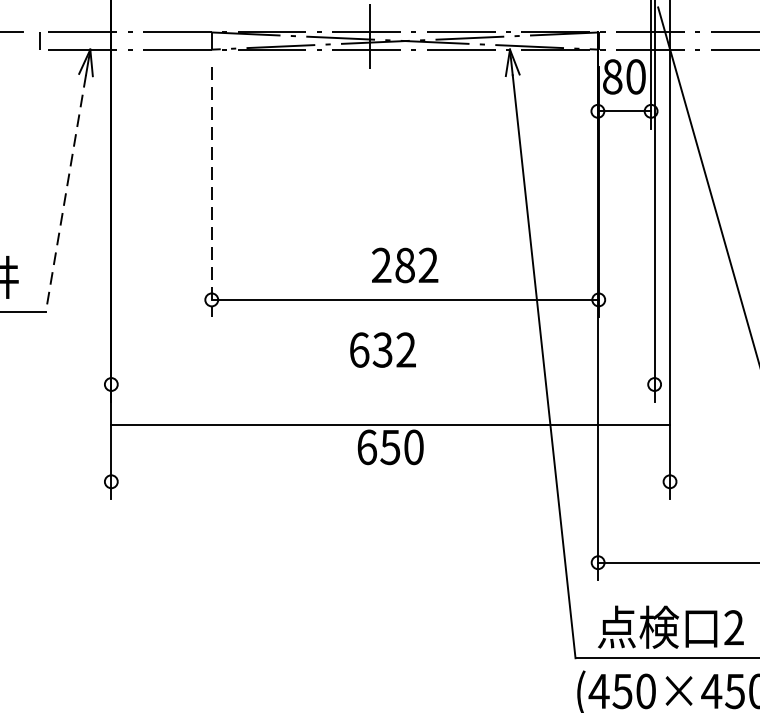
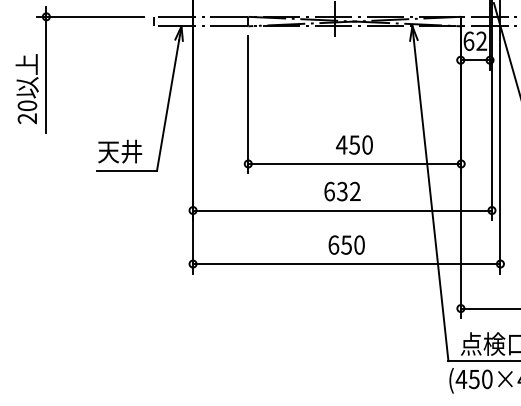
text: (624, 75) -> (475, 40), 80 -> 62
line: (212, 191) -> (248, 104), dashed -> solid
line: (64, 195) -> (167, 106), dashed -> solid
text: (402, 264) -> (353, 144), 282 -> 450
line: (382, 384) -> (342, 210), added
line: (390, 426) -> (346, 264), moved

